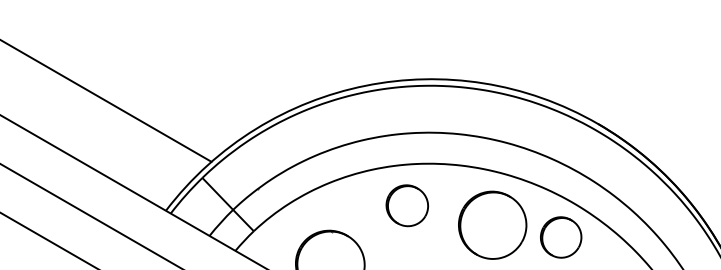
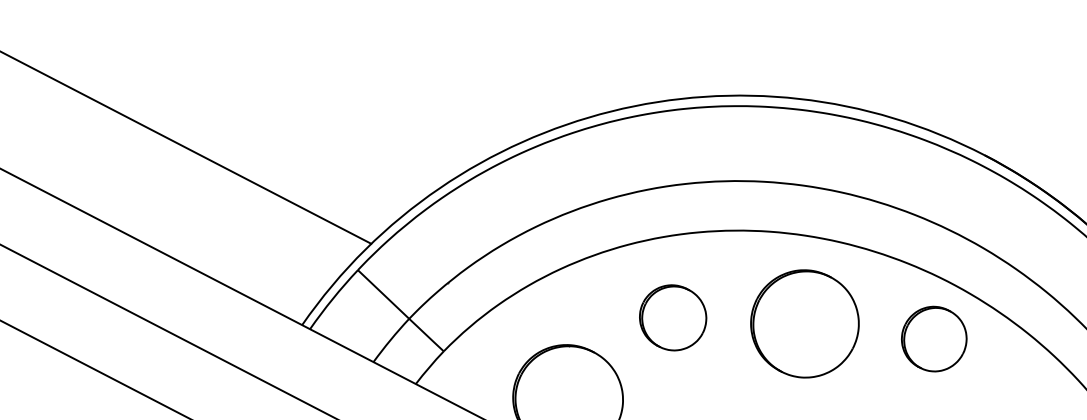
part: (406, 205) -> (671, 317), moved
part: (492, 224) -> (804, 322), moved

